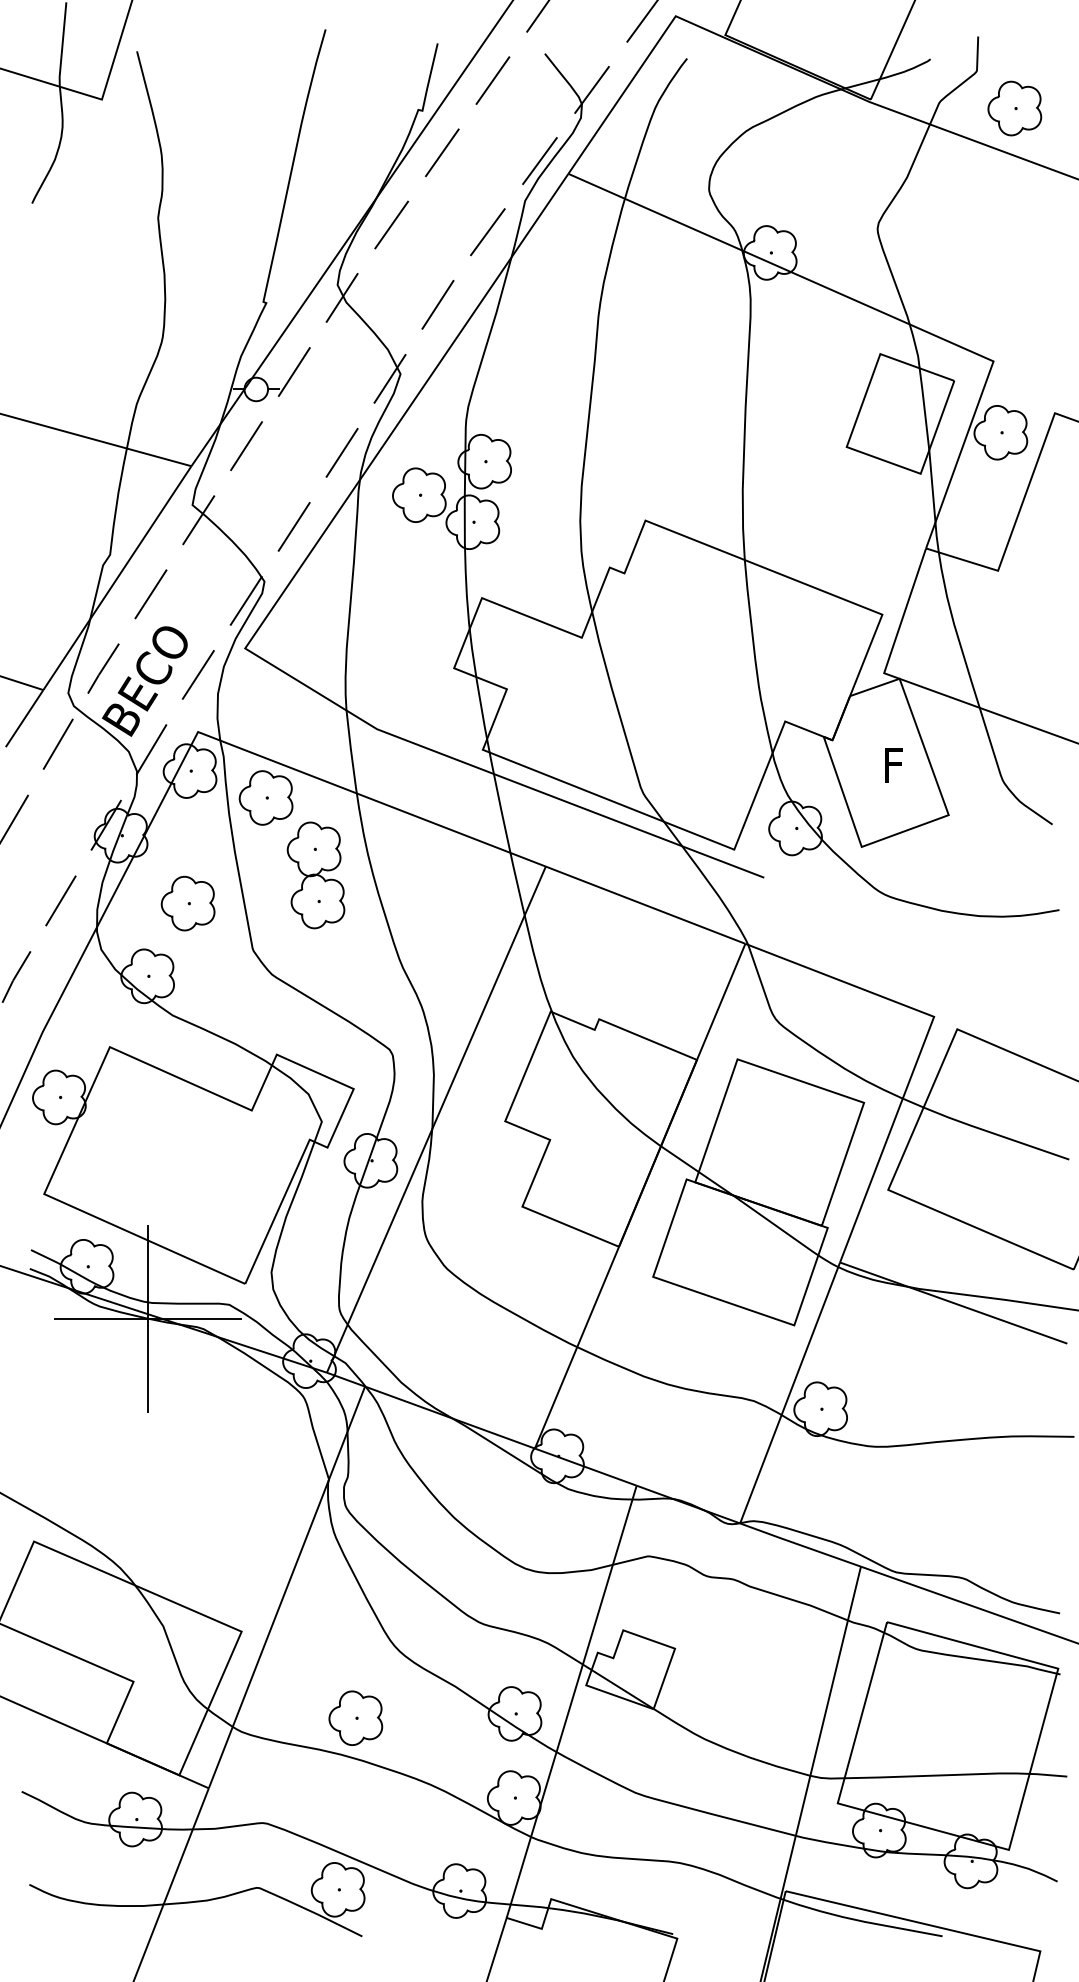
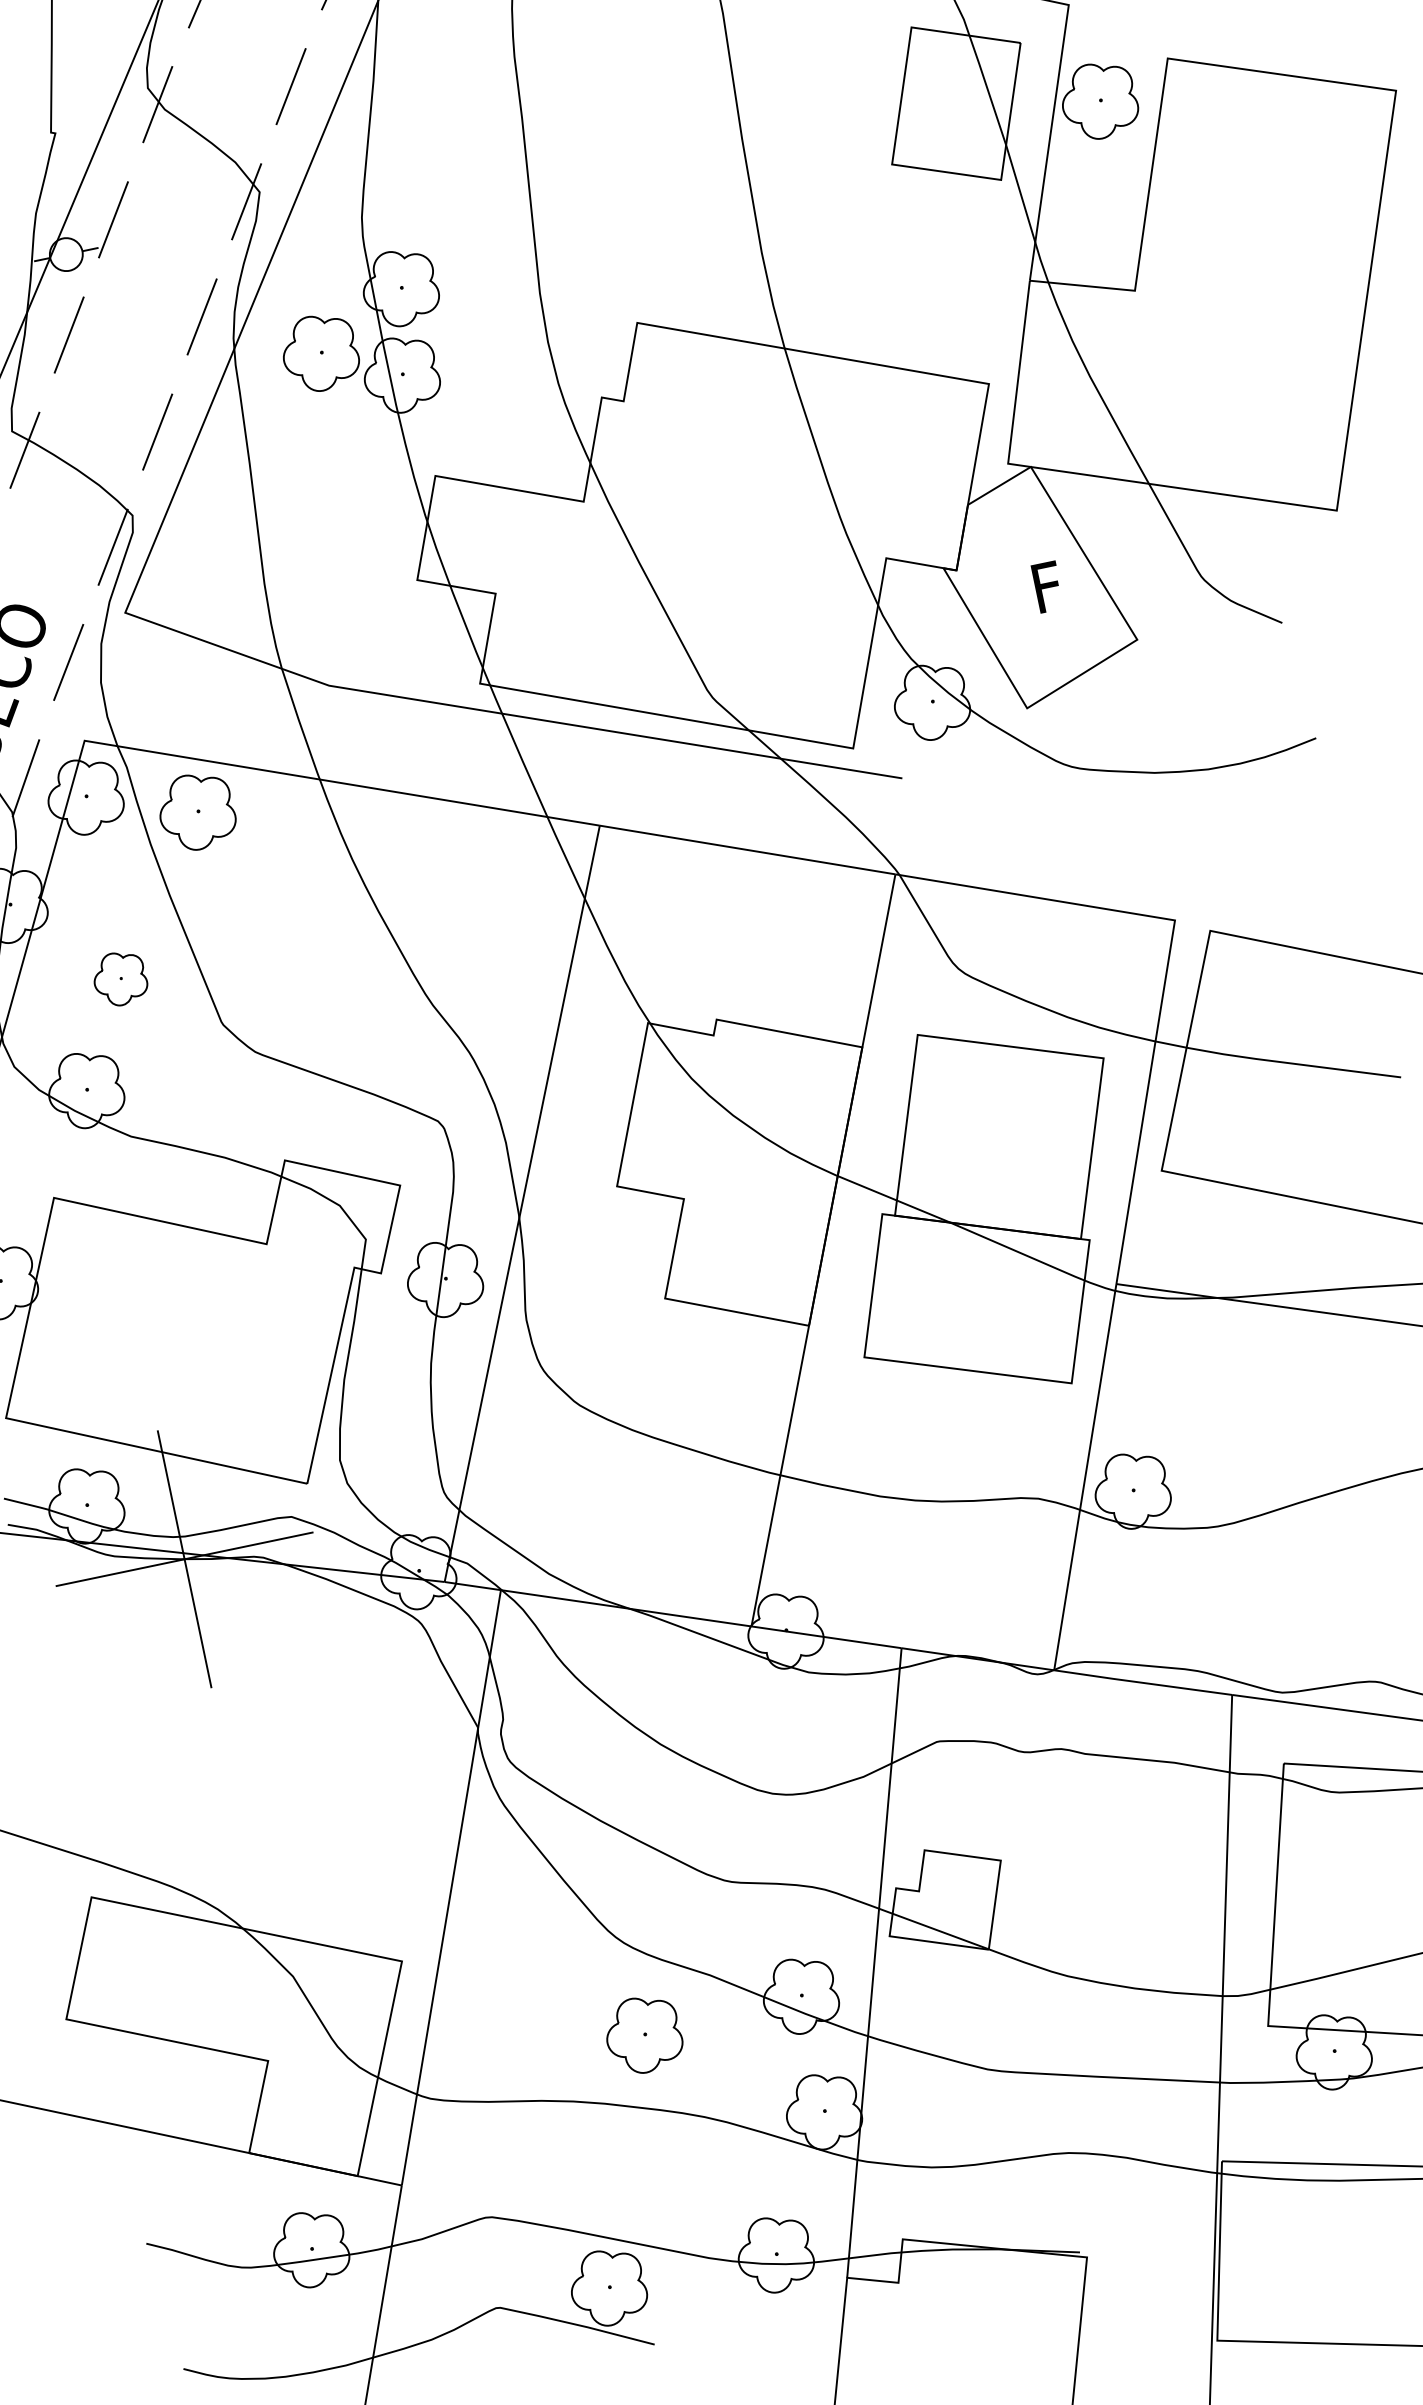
part: (315, 875) -> (286, 903), removed
part: (187, 903) -> (119, 978), size x0.7
part: (355, 1717) -> (642, 2033), moved

